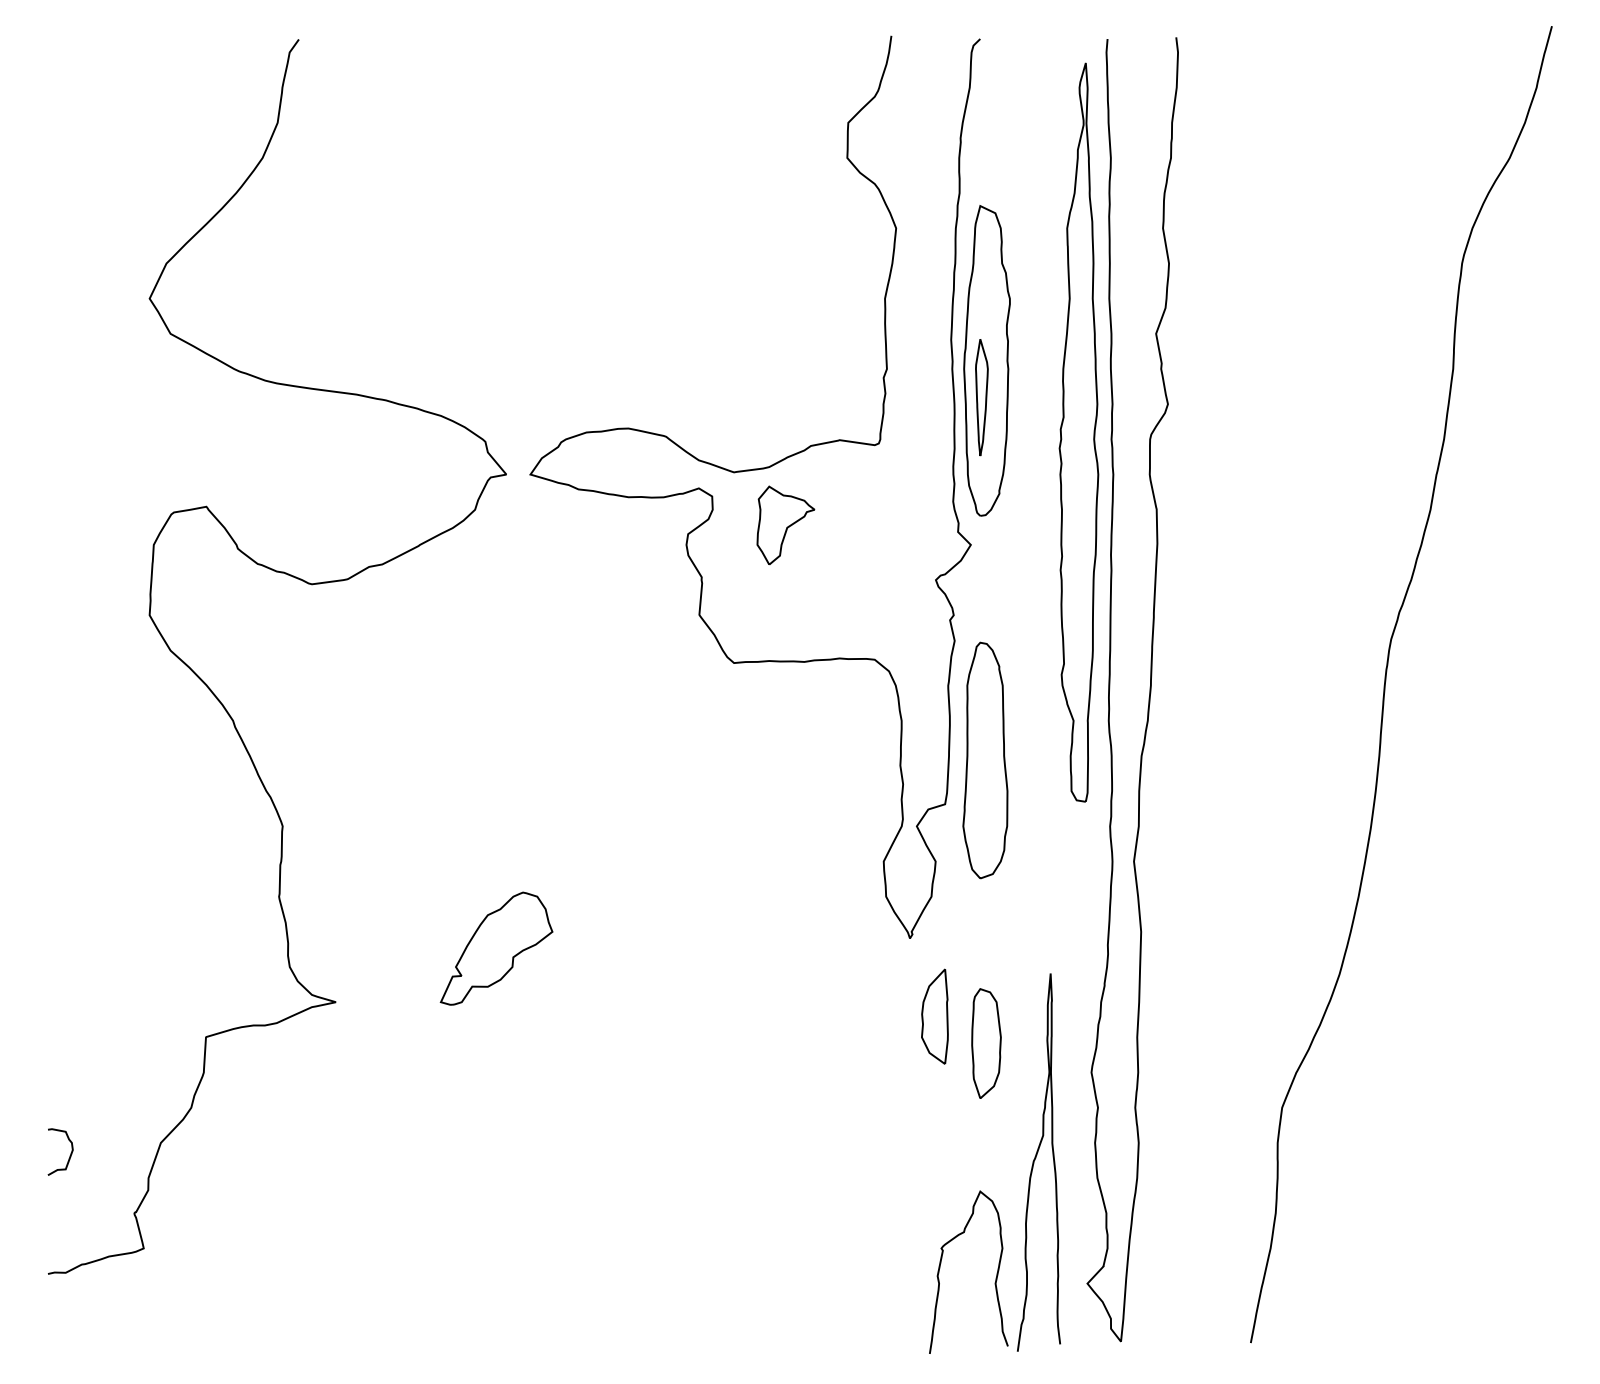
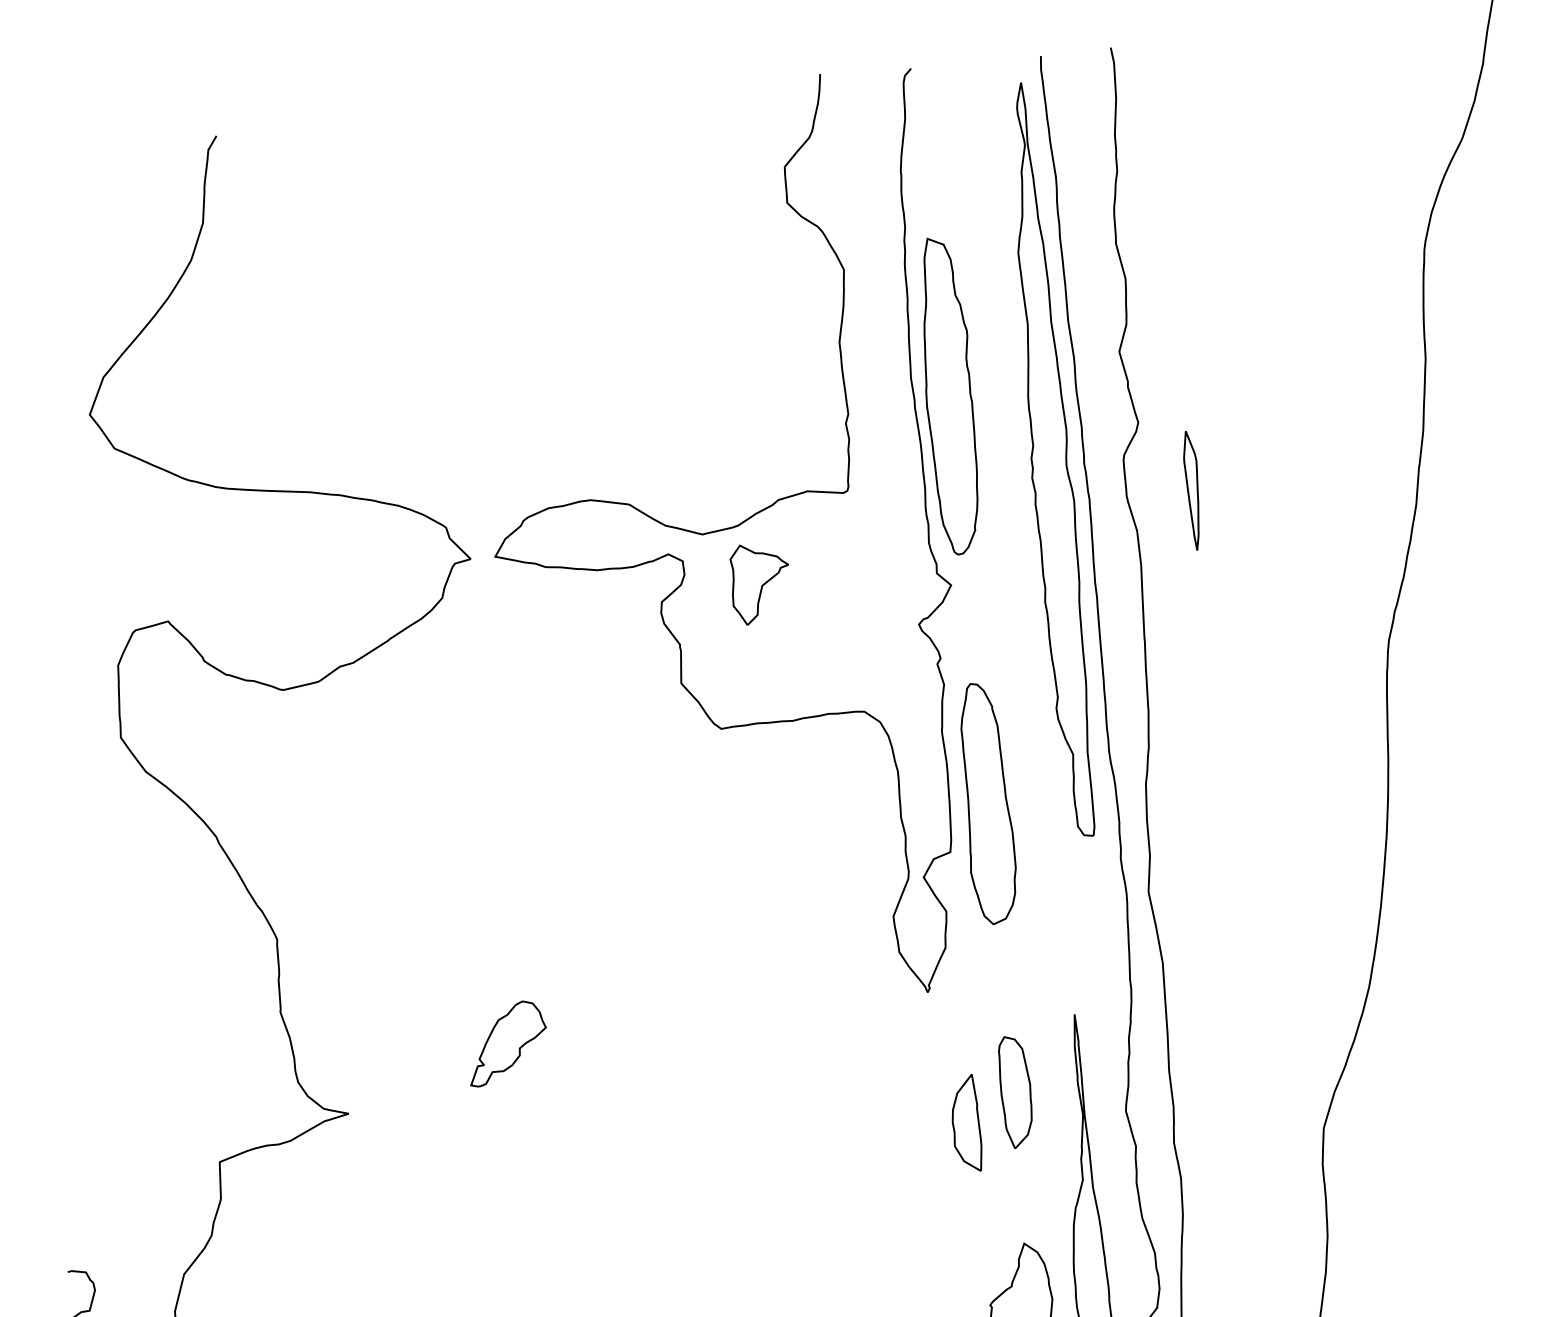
part: (981, 397) -> (1192, 490), moved
part: (496, 948) -> (507, 1043), size x0.7
part: (934, 1016) -> (965, 1123), moved

